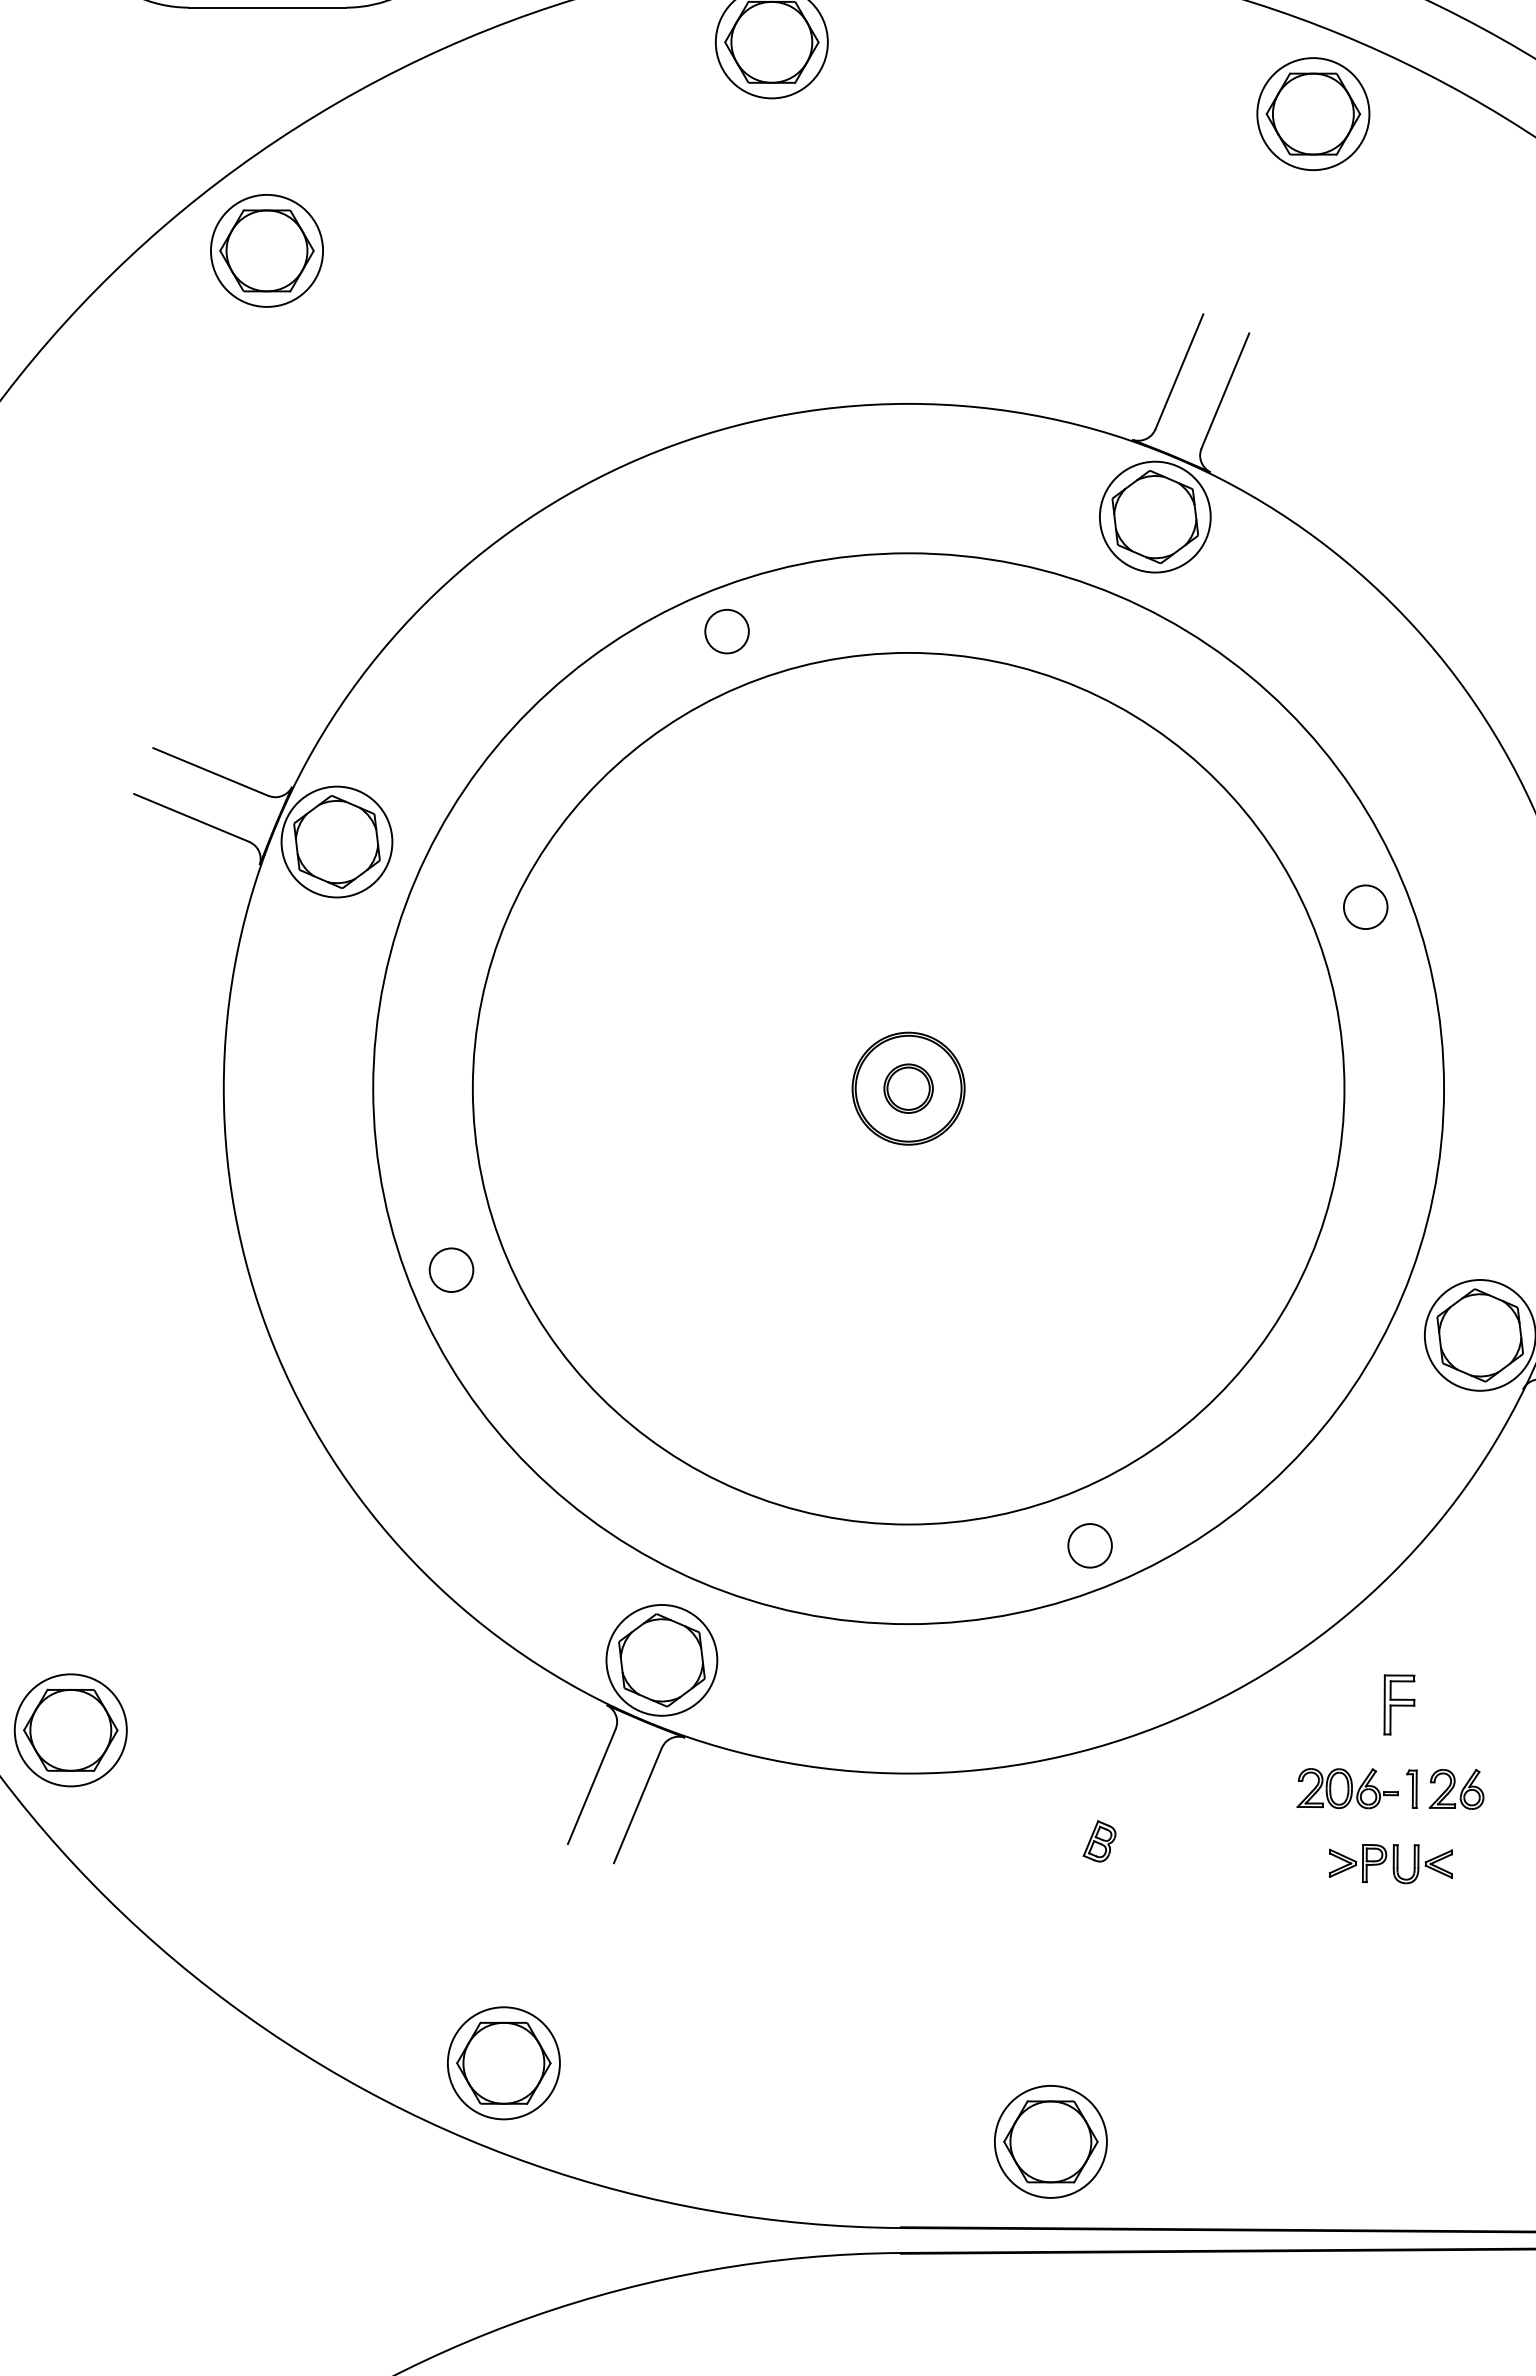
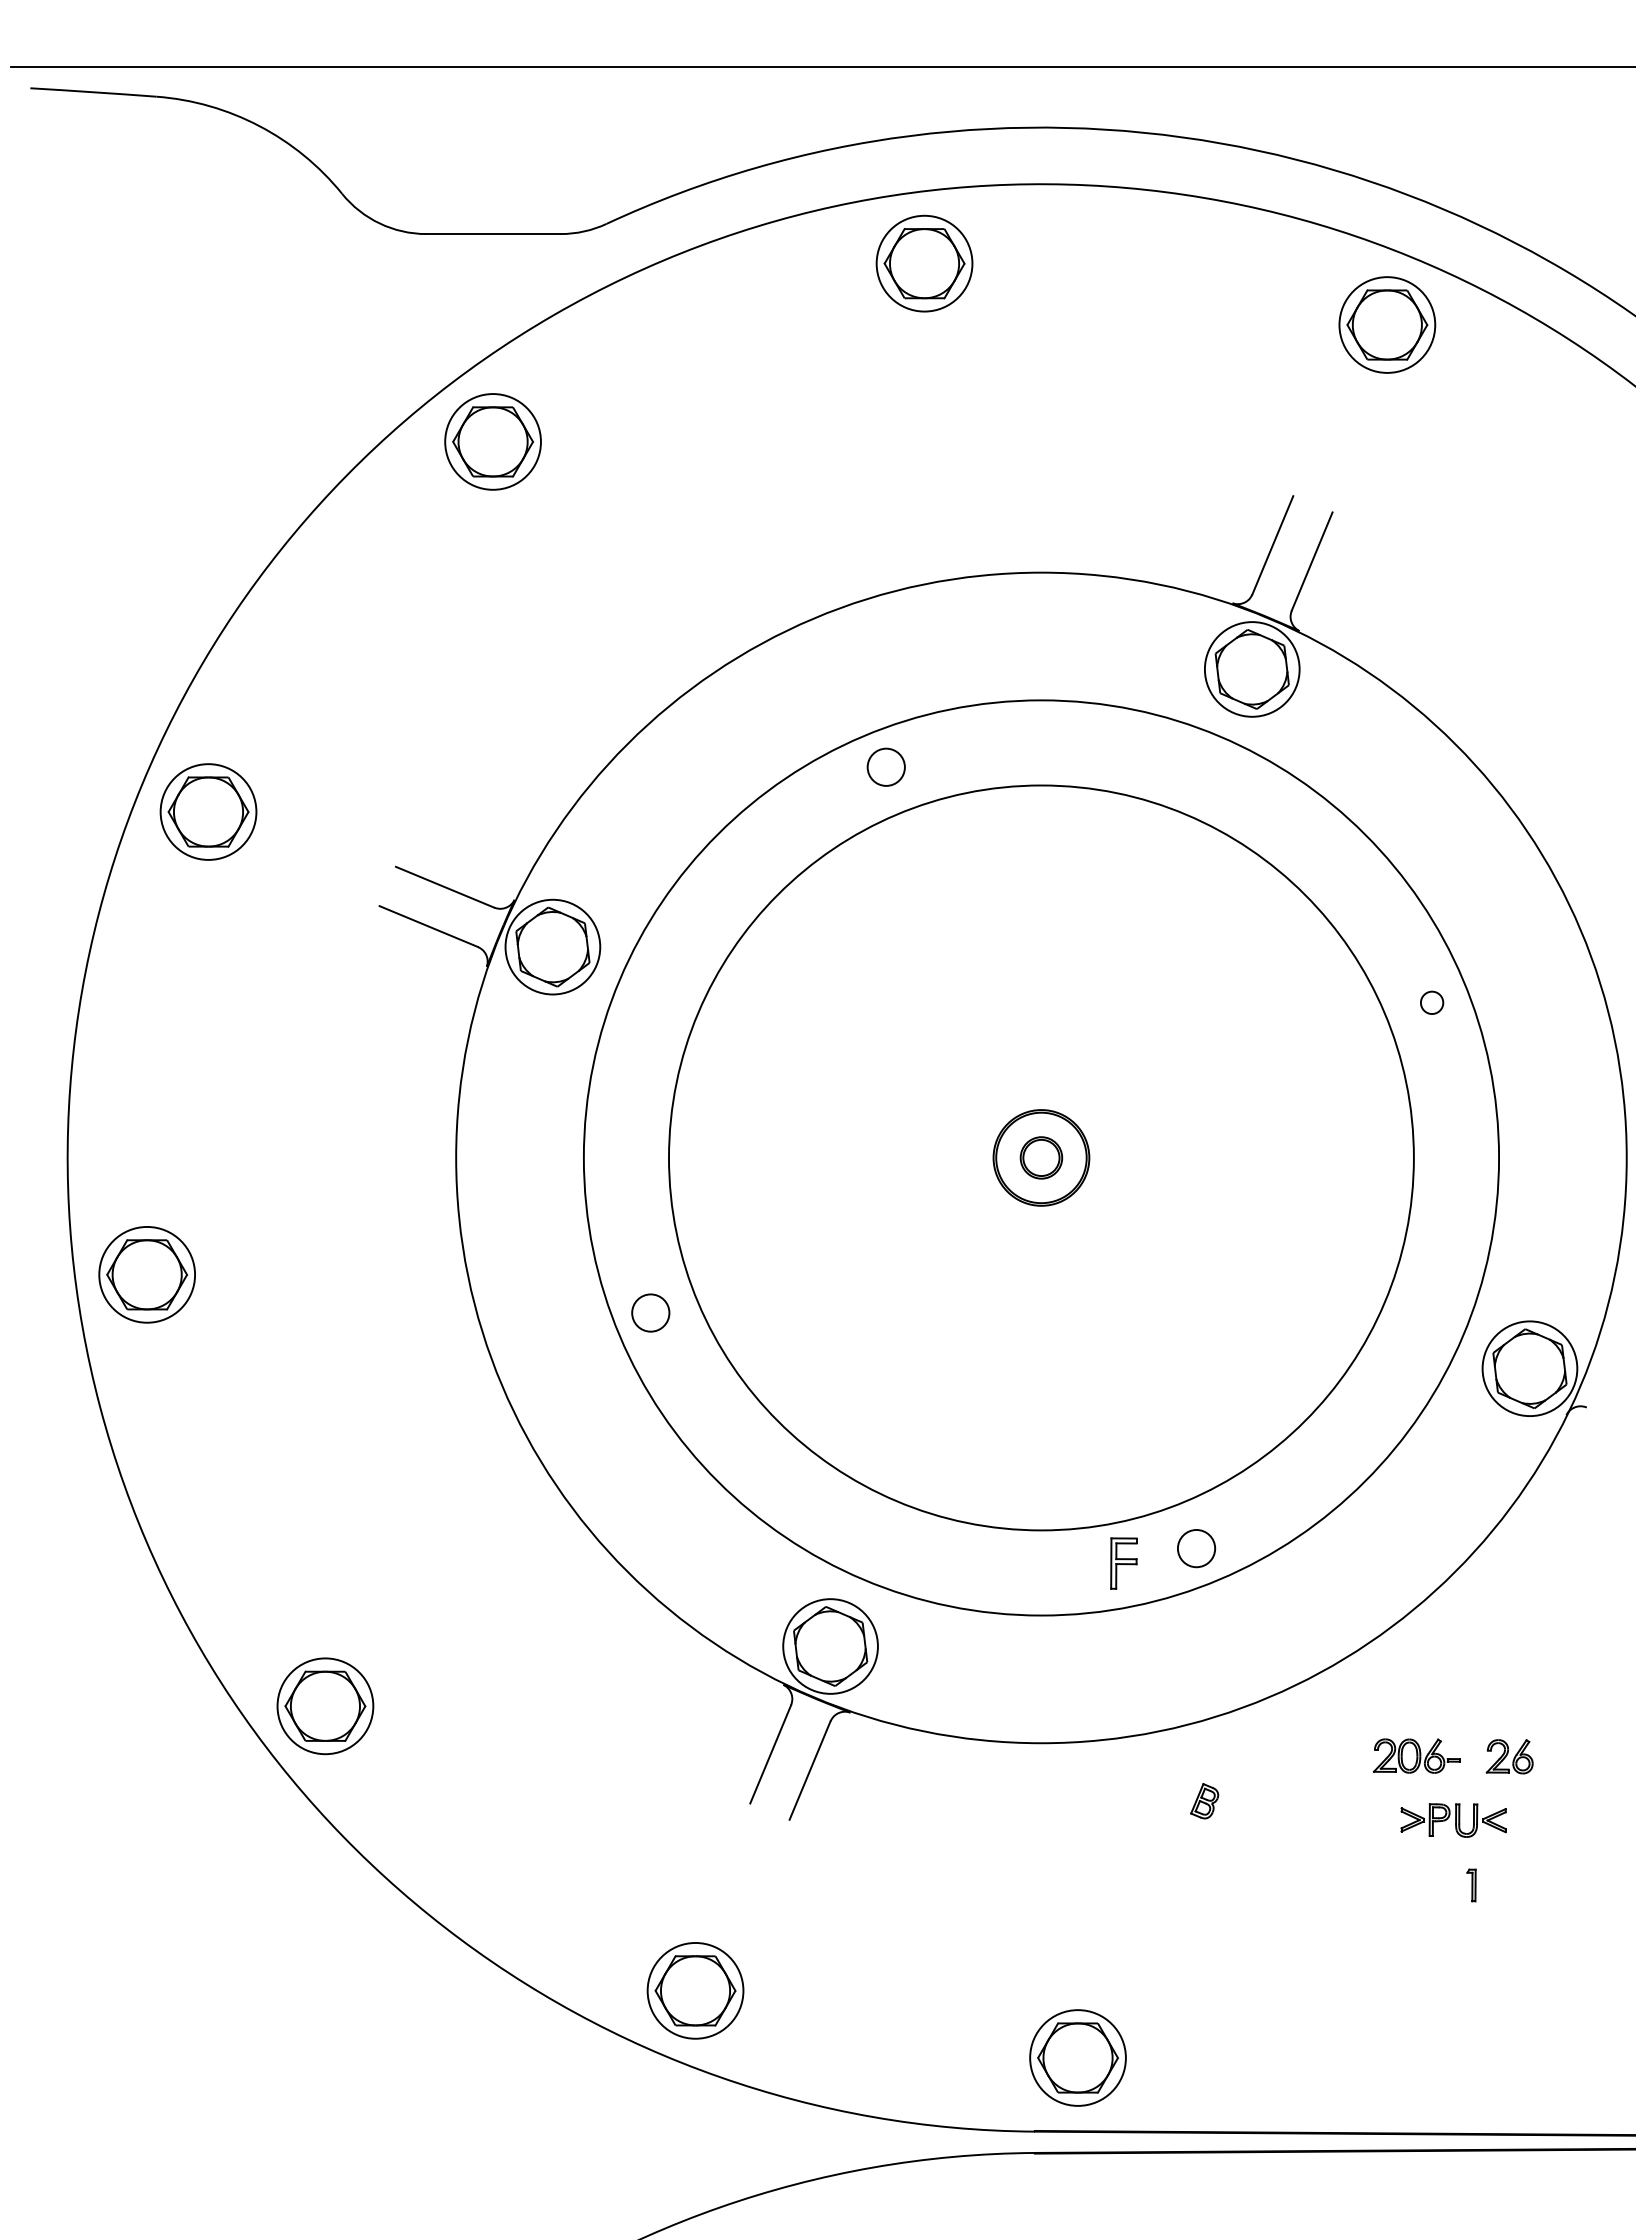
circle: (1365, 906) -> (1431, 1002), size x0.6
part: (1398, 1704) -> (1123, 1563), moved
part: (1411, 1789) -> (1471, 1885), moved
part: (1050, 2141) -> (1077, 2057), moved

